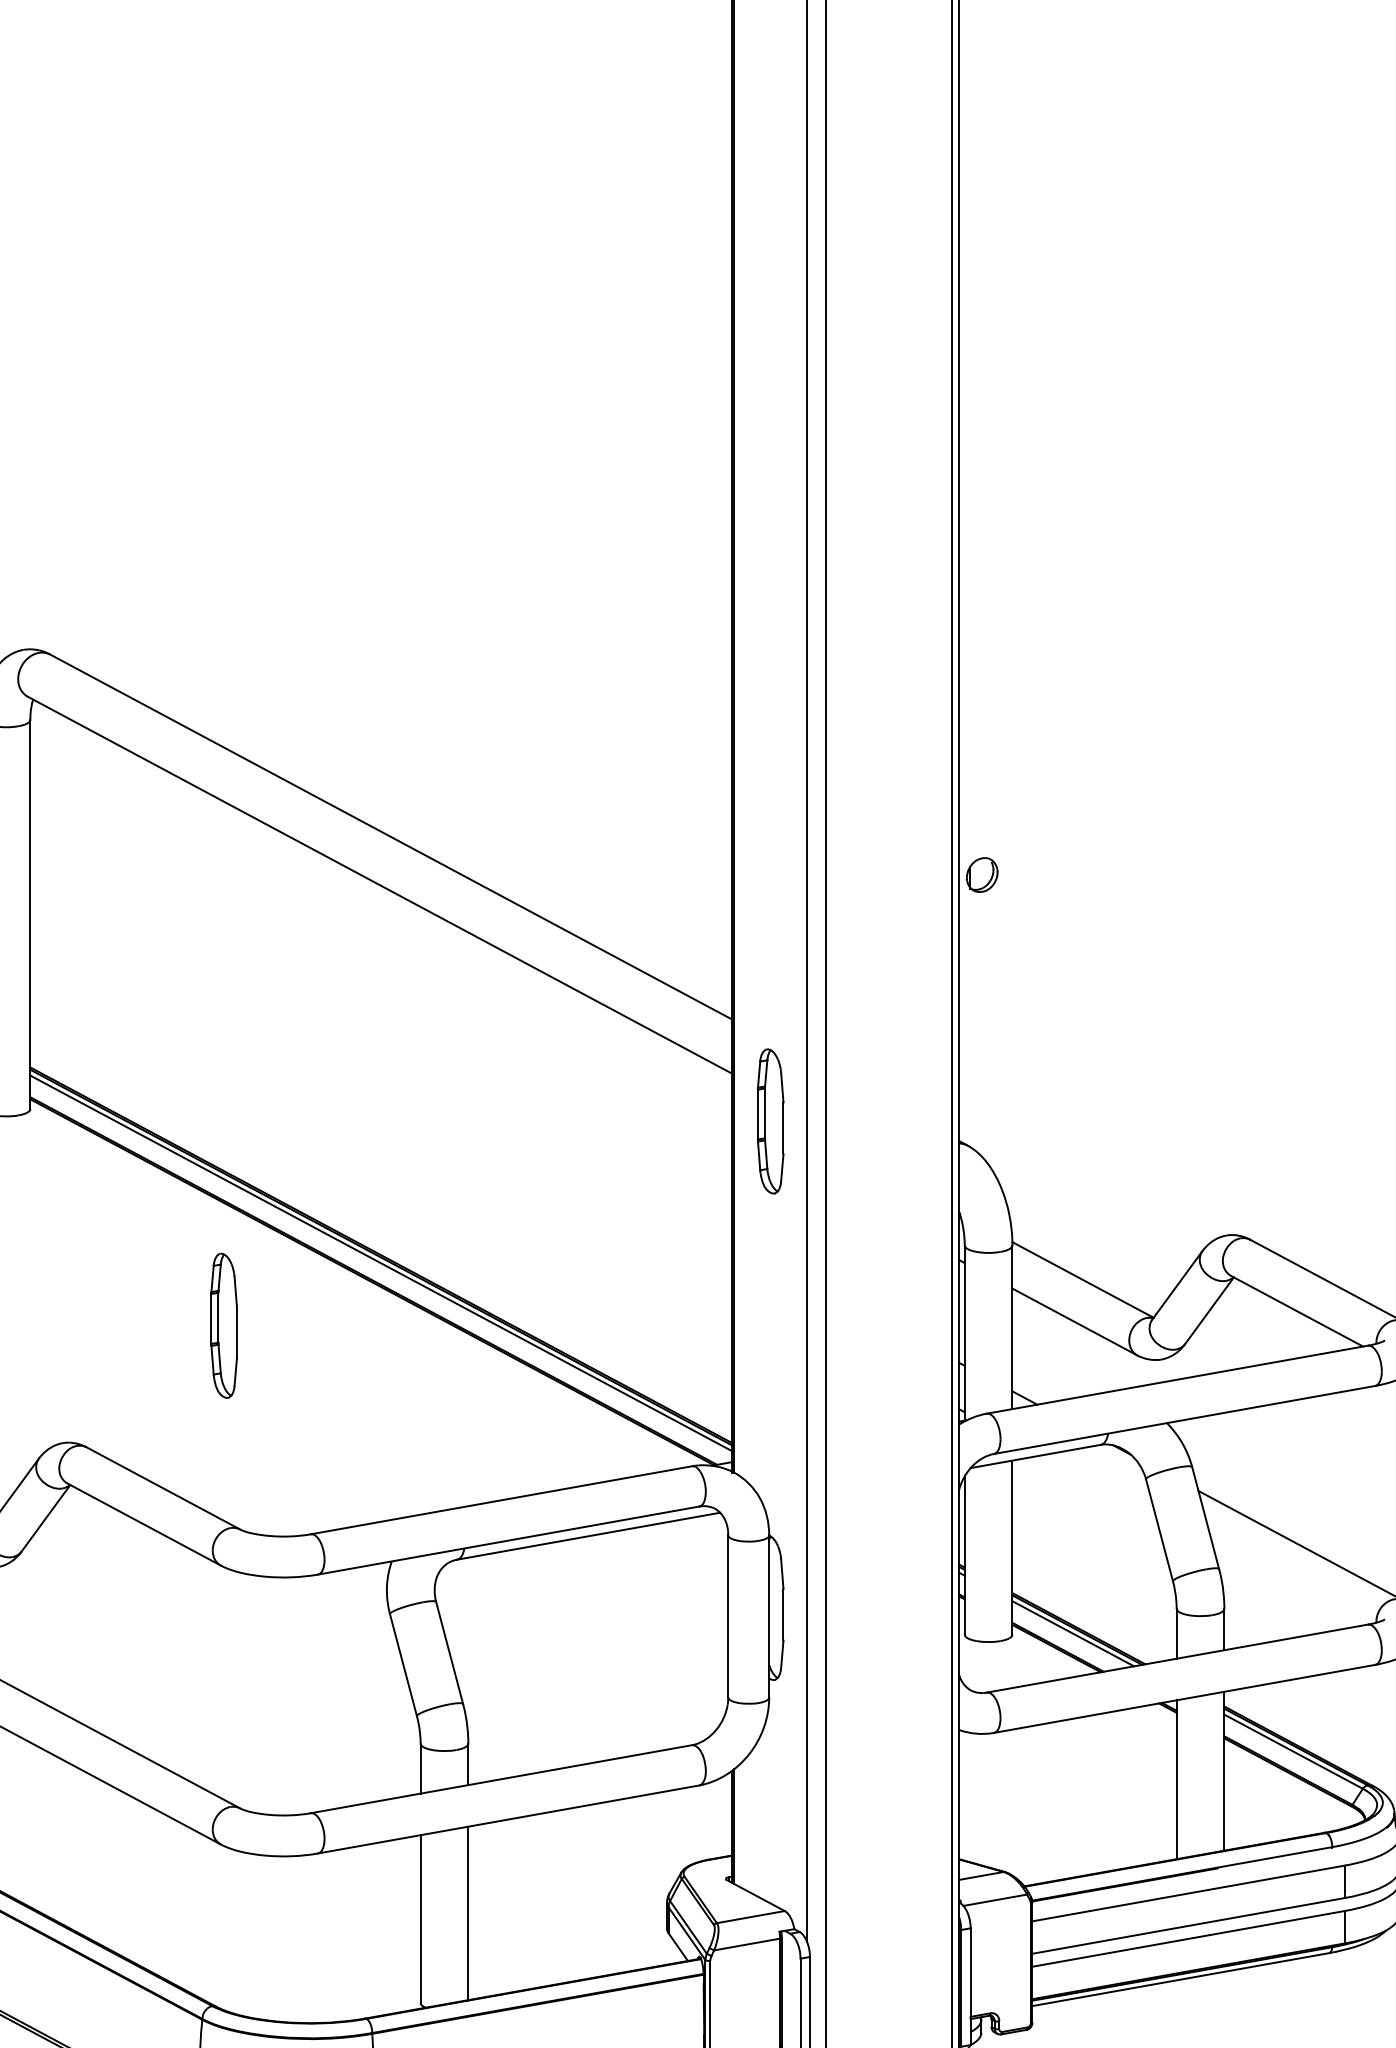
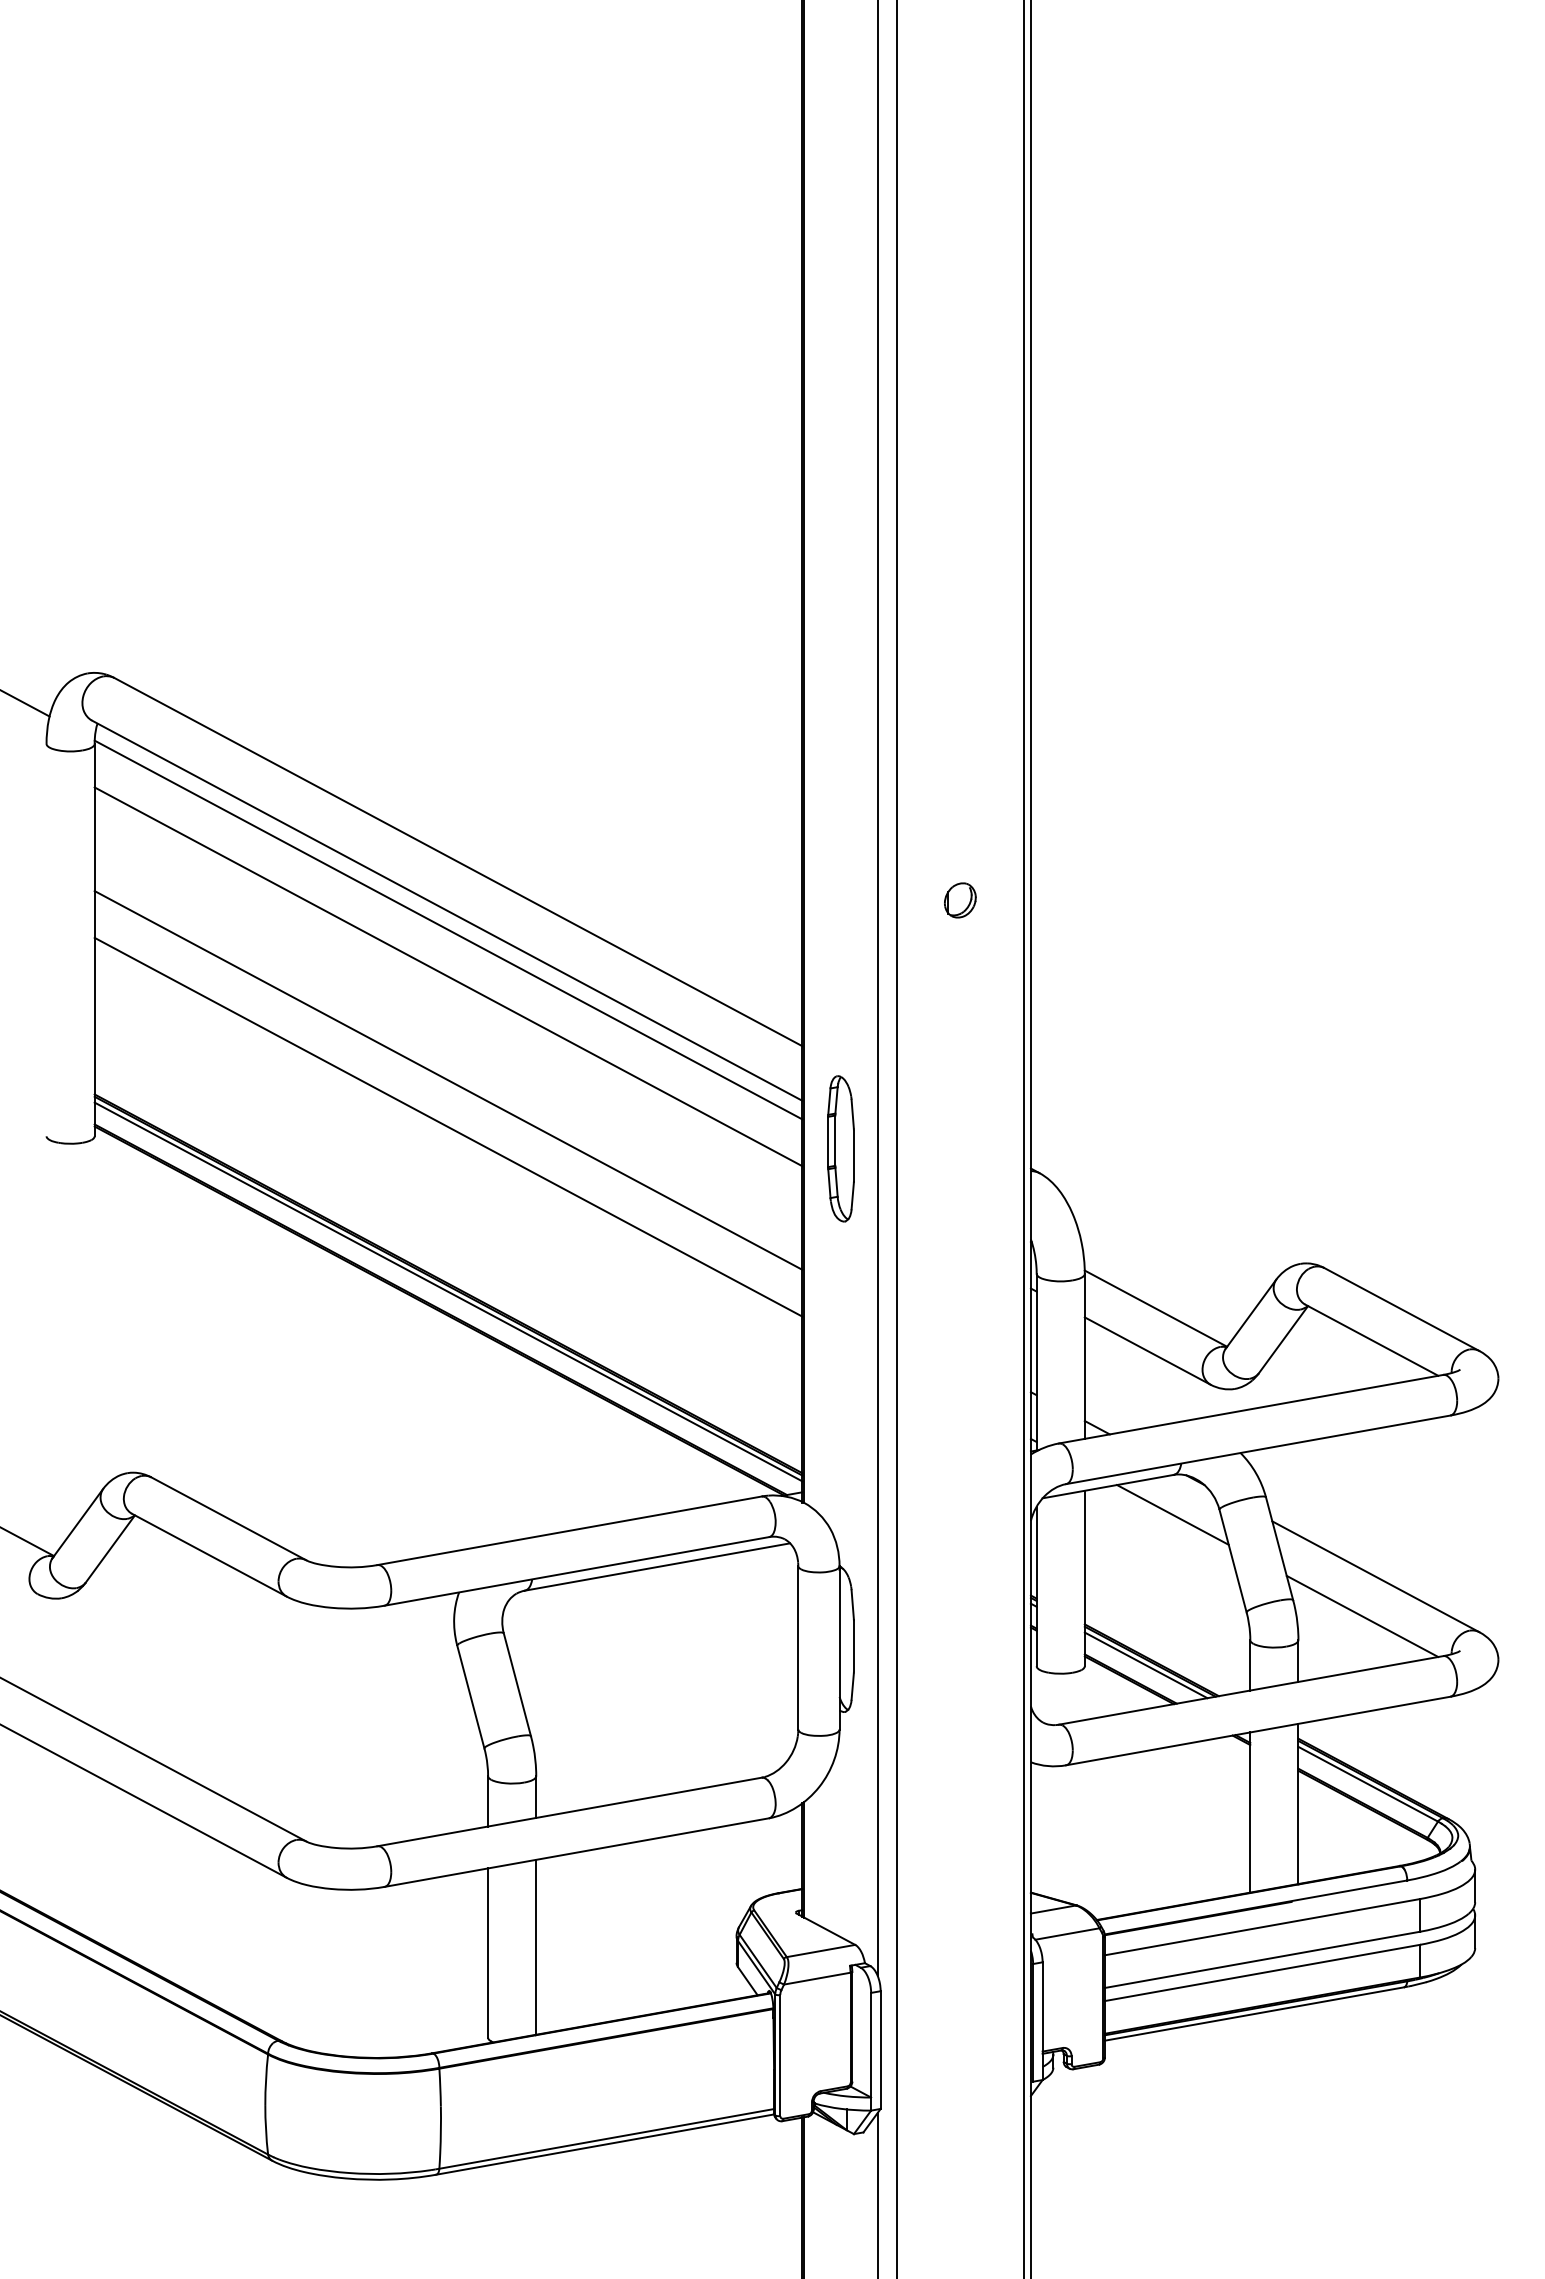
part: (982, 875) -> (960, 900), moved
line: (381, 903) -> (448, 929), added
line: (381, 950) -> (448, 976), added
line: (381, 1053) -> (448, 1080), added
line: (381, 1099) -> (448, 1126), added
part: (223, 1325) -> (289, 1354), removed
line: (1099, 1484) -> (1172, 1514), added
line: (1287, 1585) -> (1362, 1616), added

